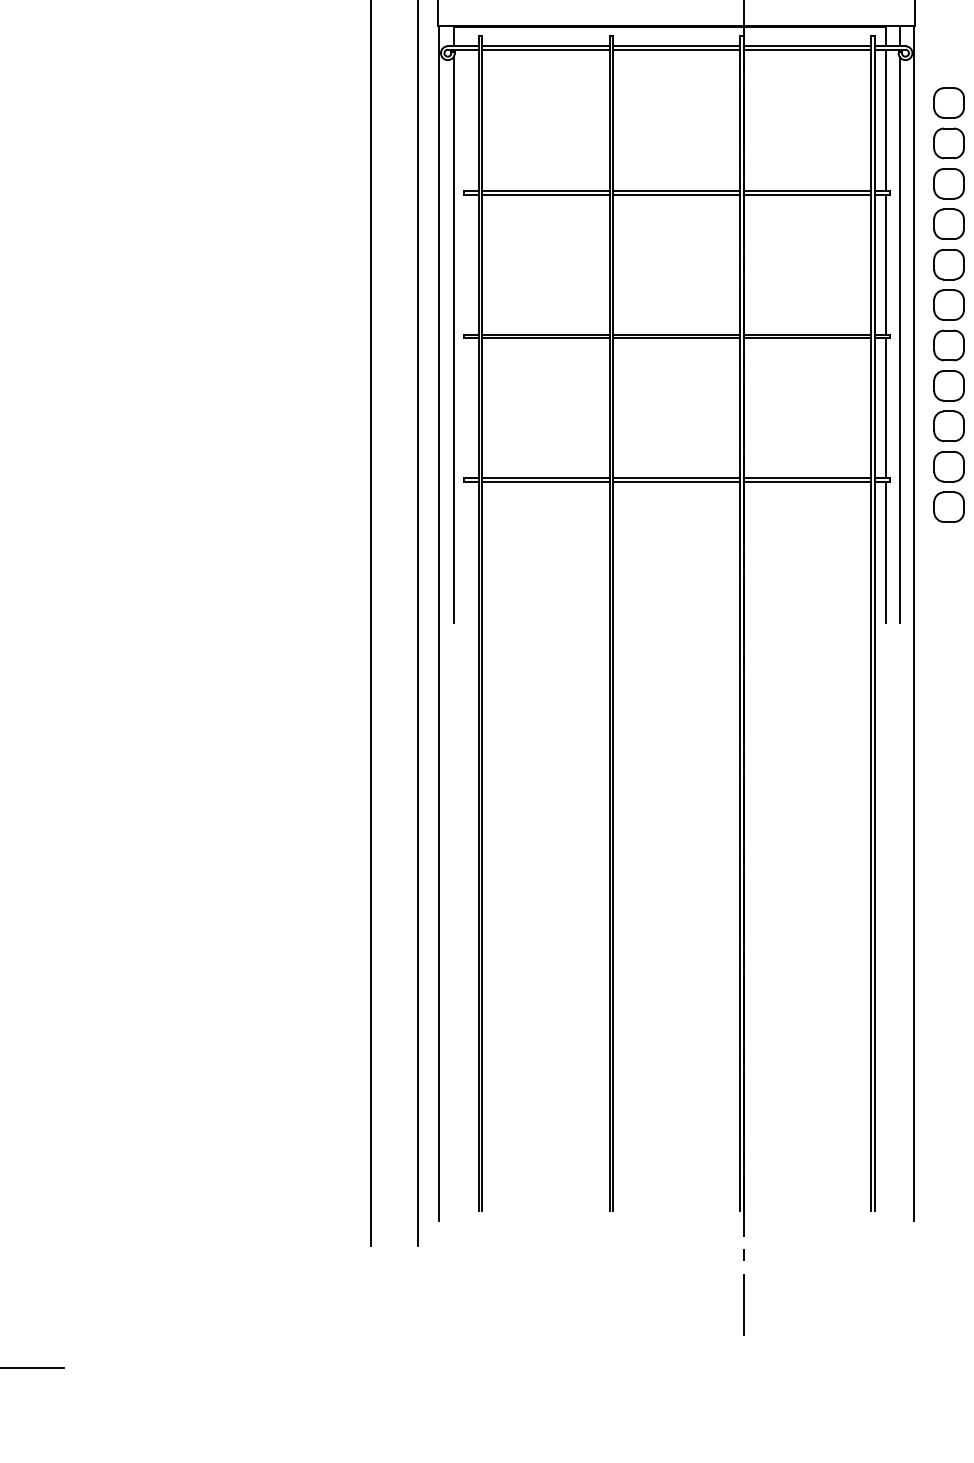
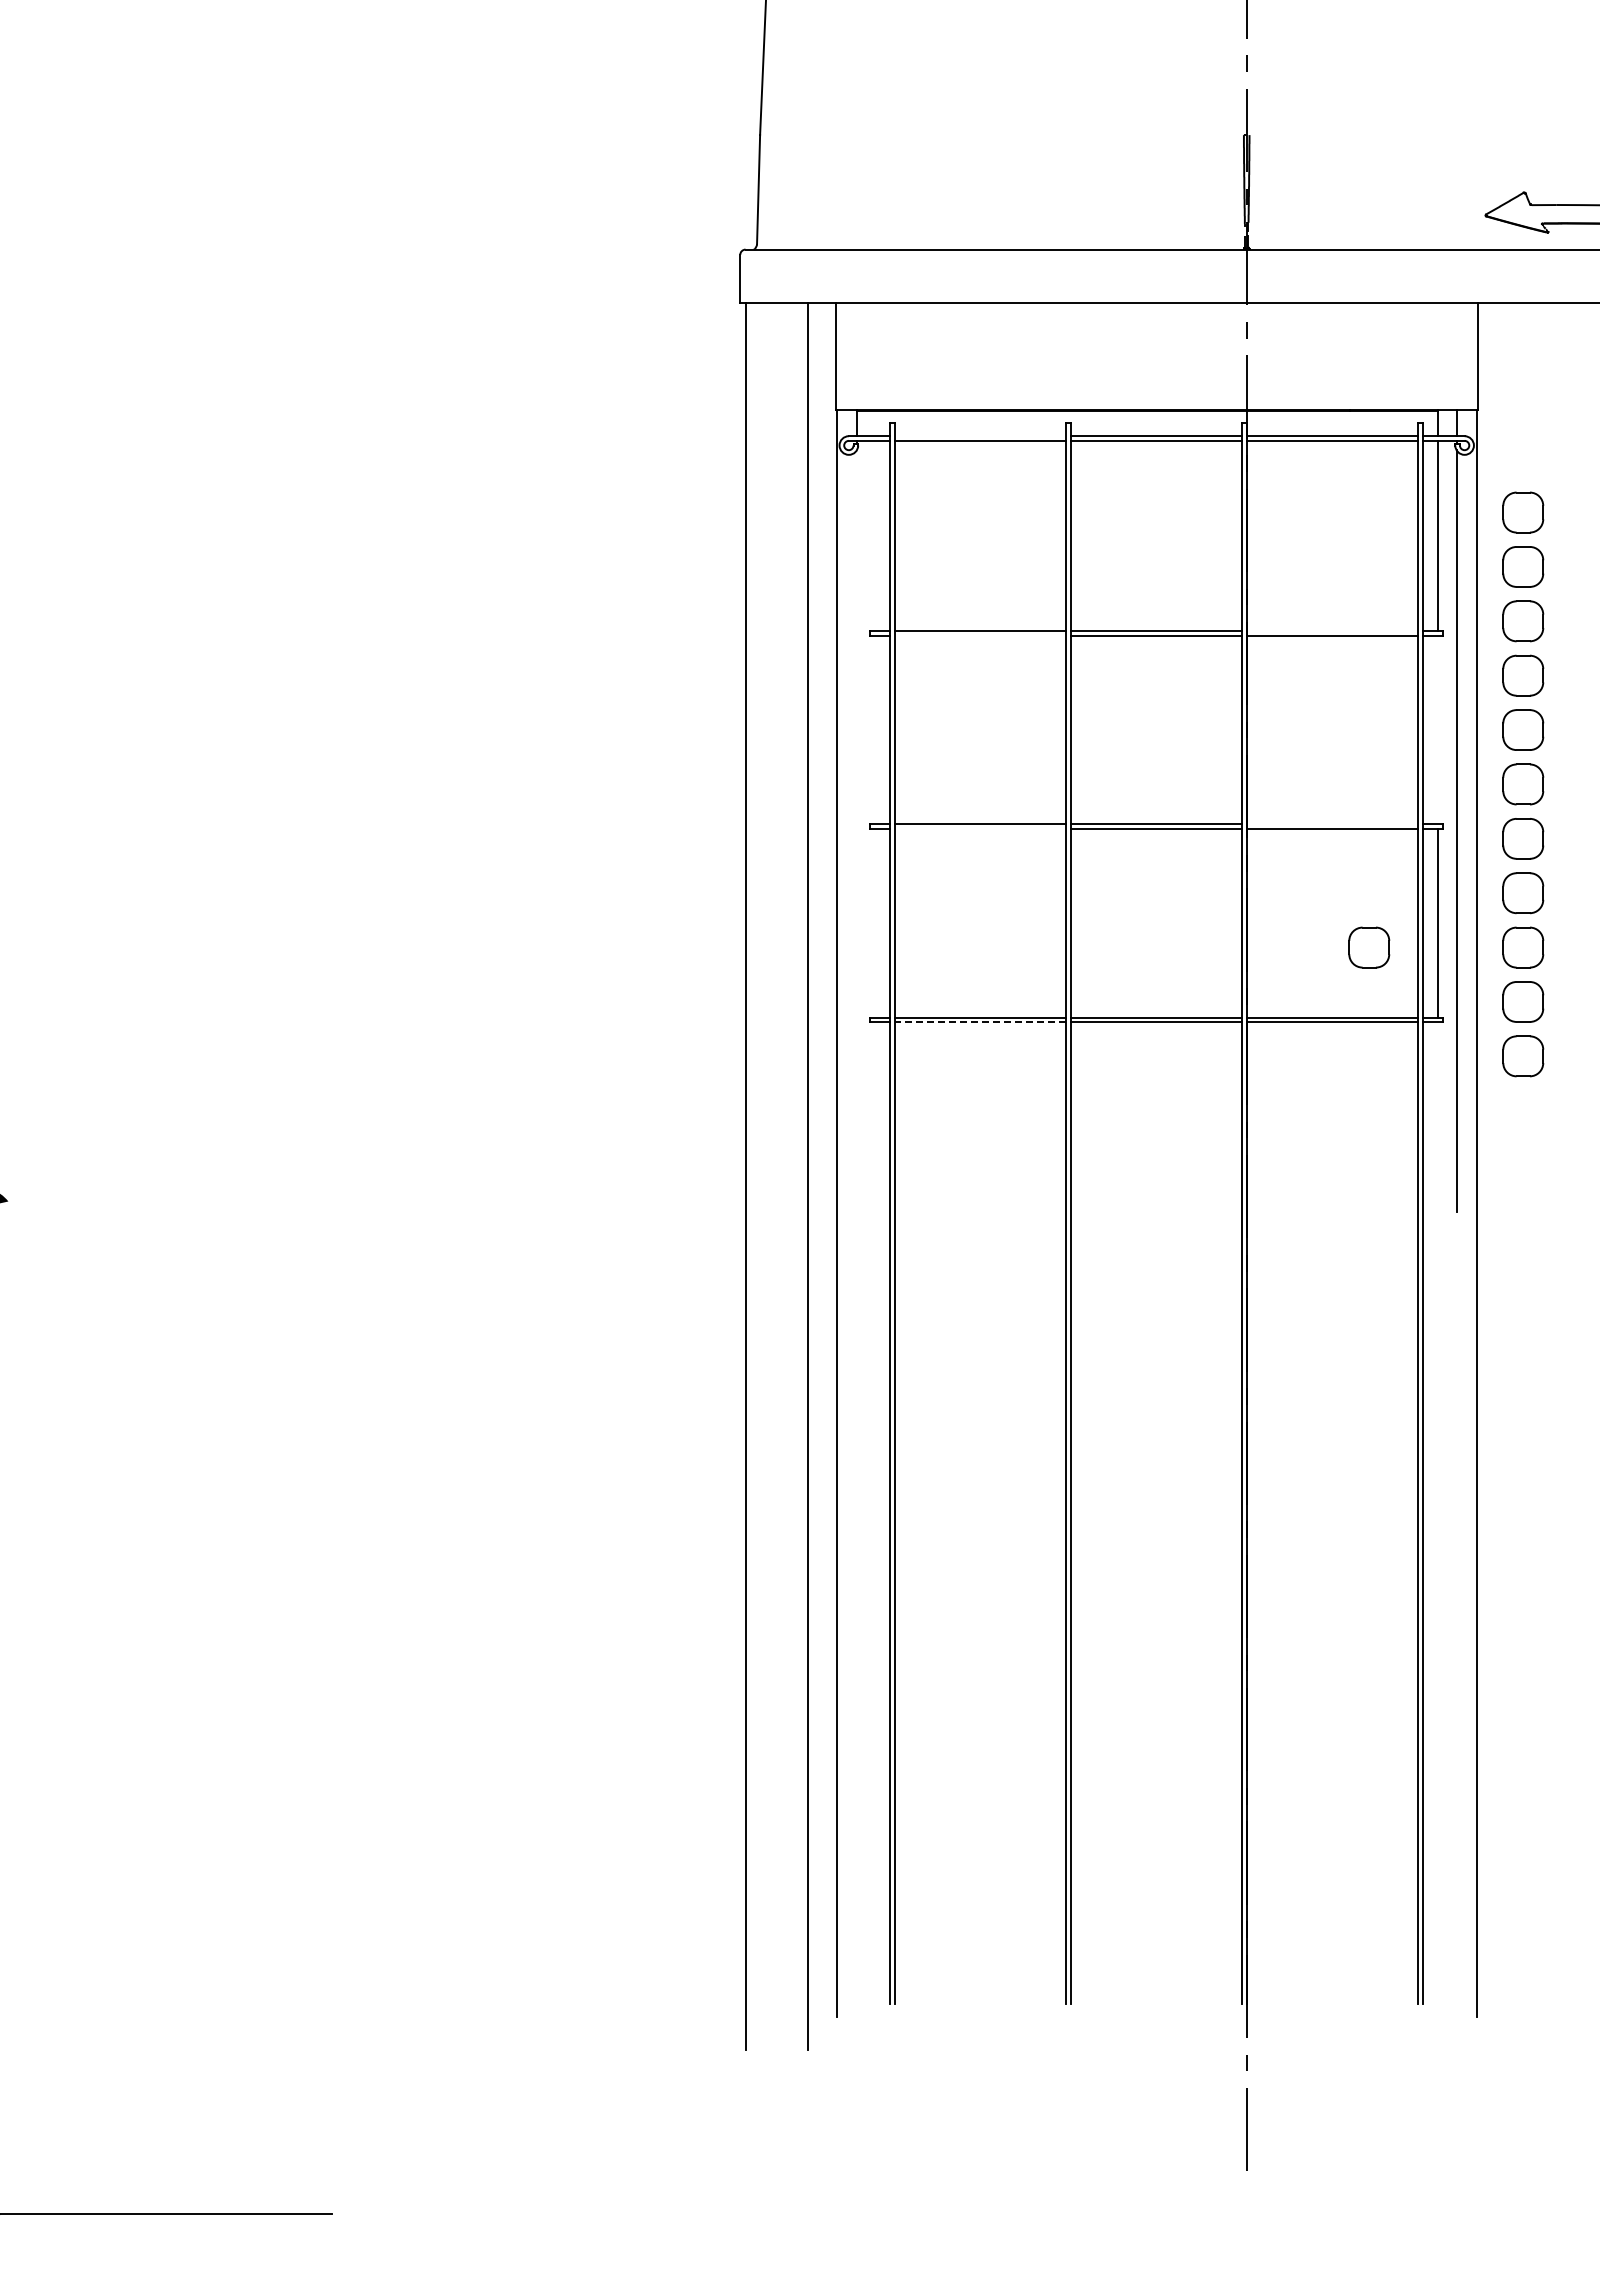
line: (545, 46) -> (980, 436), removed
line: (807, 191) -> (1332, 631), removed
line: (545, 194) -> (980, 635), removed
line: (885, 264) -> (1437, 729), removed
line: (807, 334) -> (1332, 824), removed
line: (545, 338) -> (980, 829), removed
line: (453, 339) -> (856, 830), removed
part: (834, 426) -> (1369, 947), added
line: (545, 482) -> (980, 1022), solid -> dashed
line: (885, 551) -> (1437, 1116), removed

